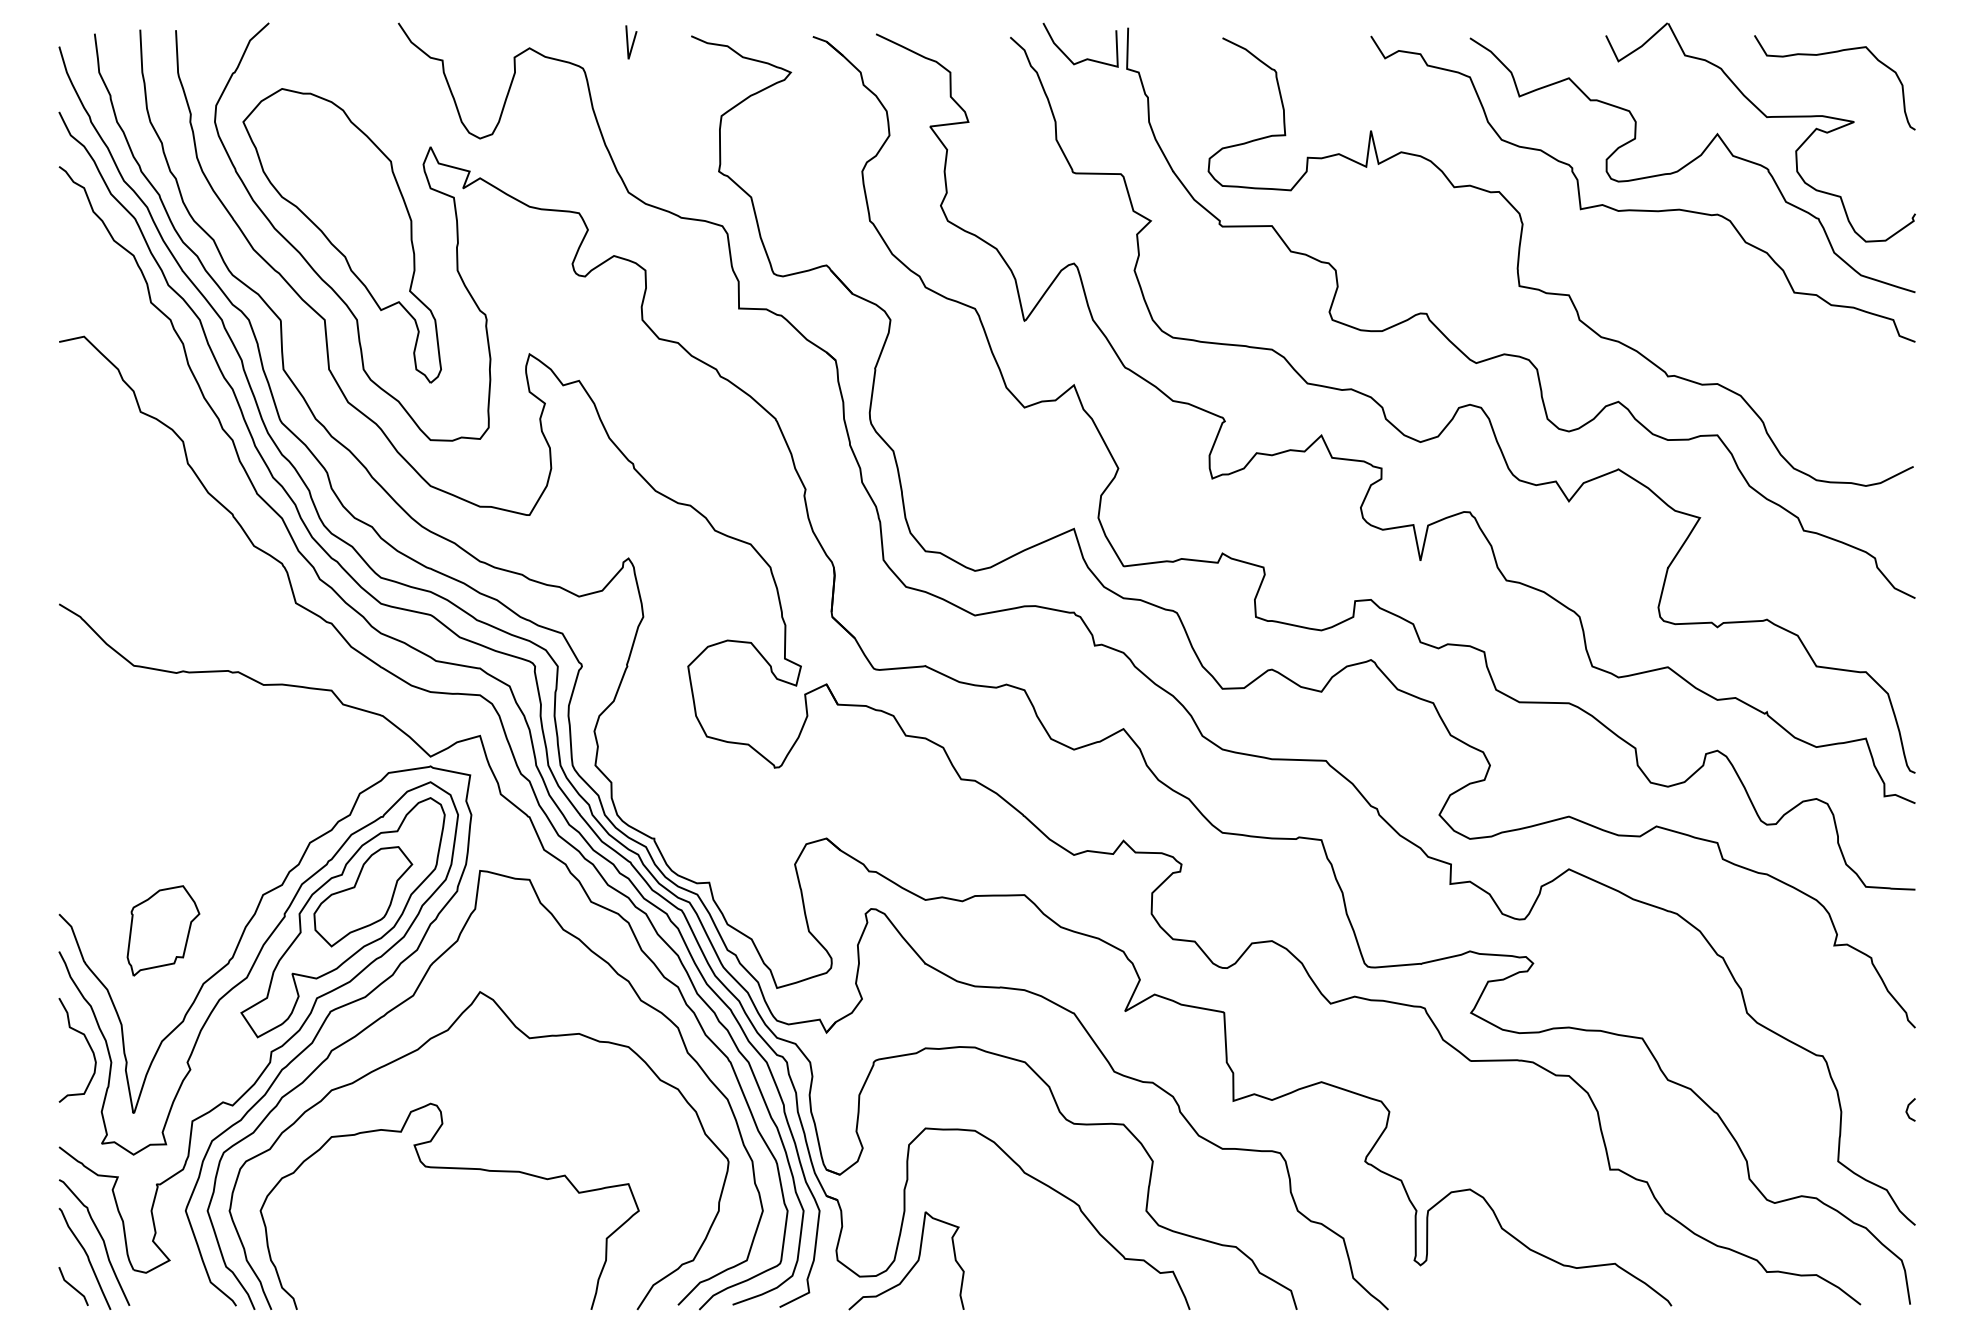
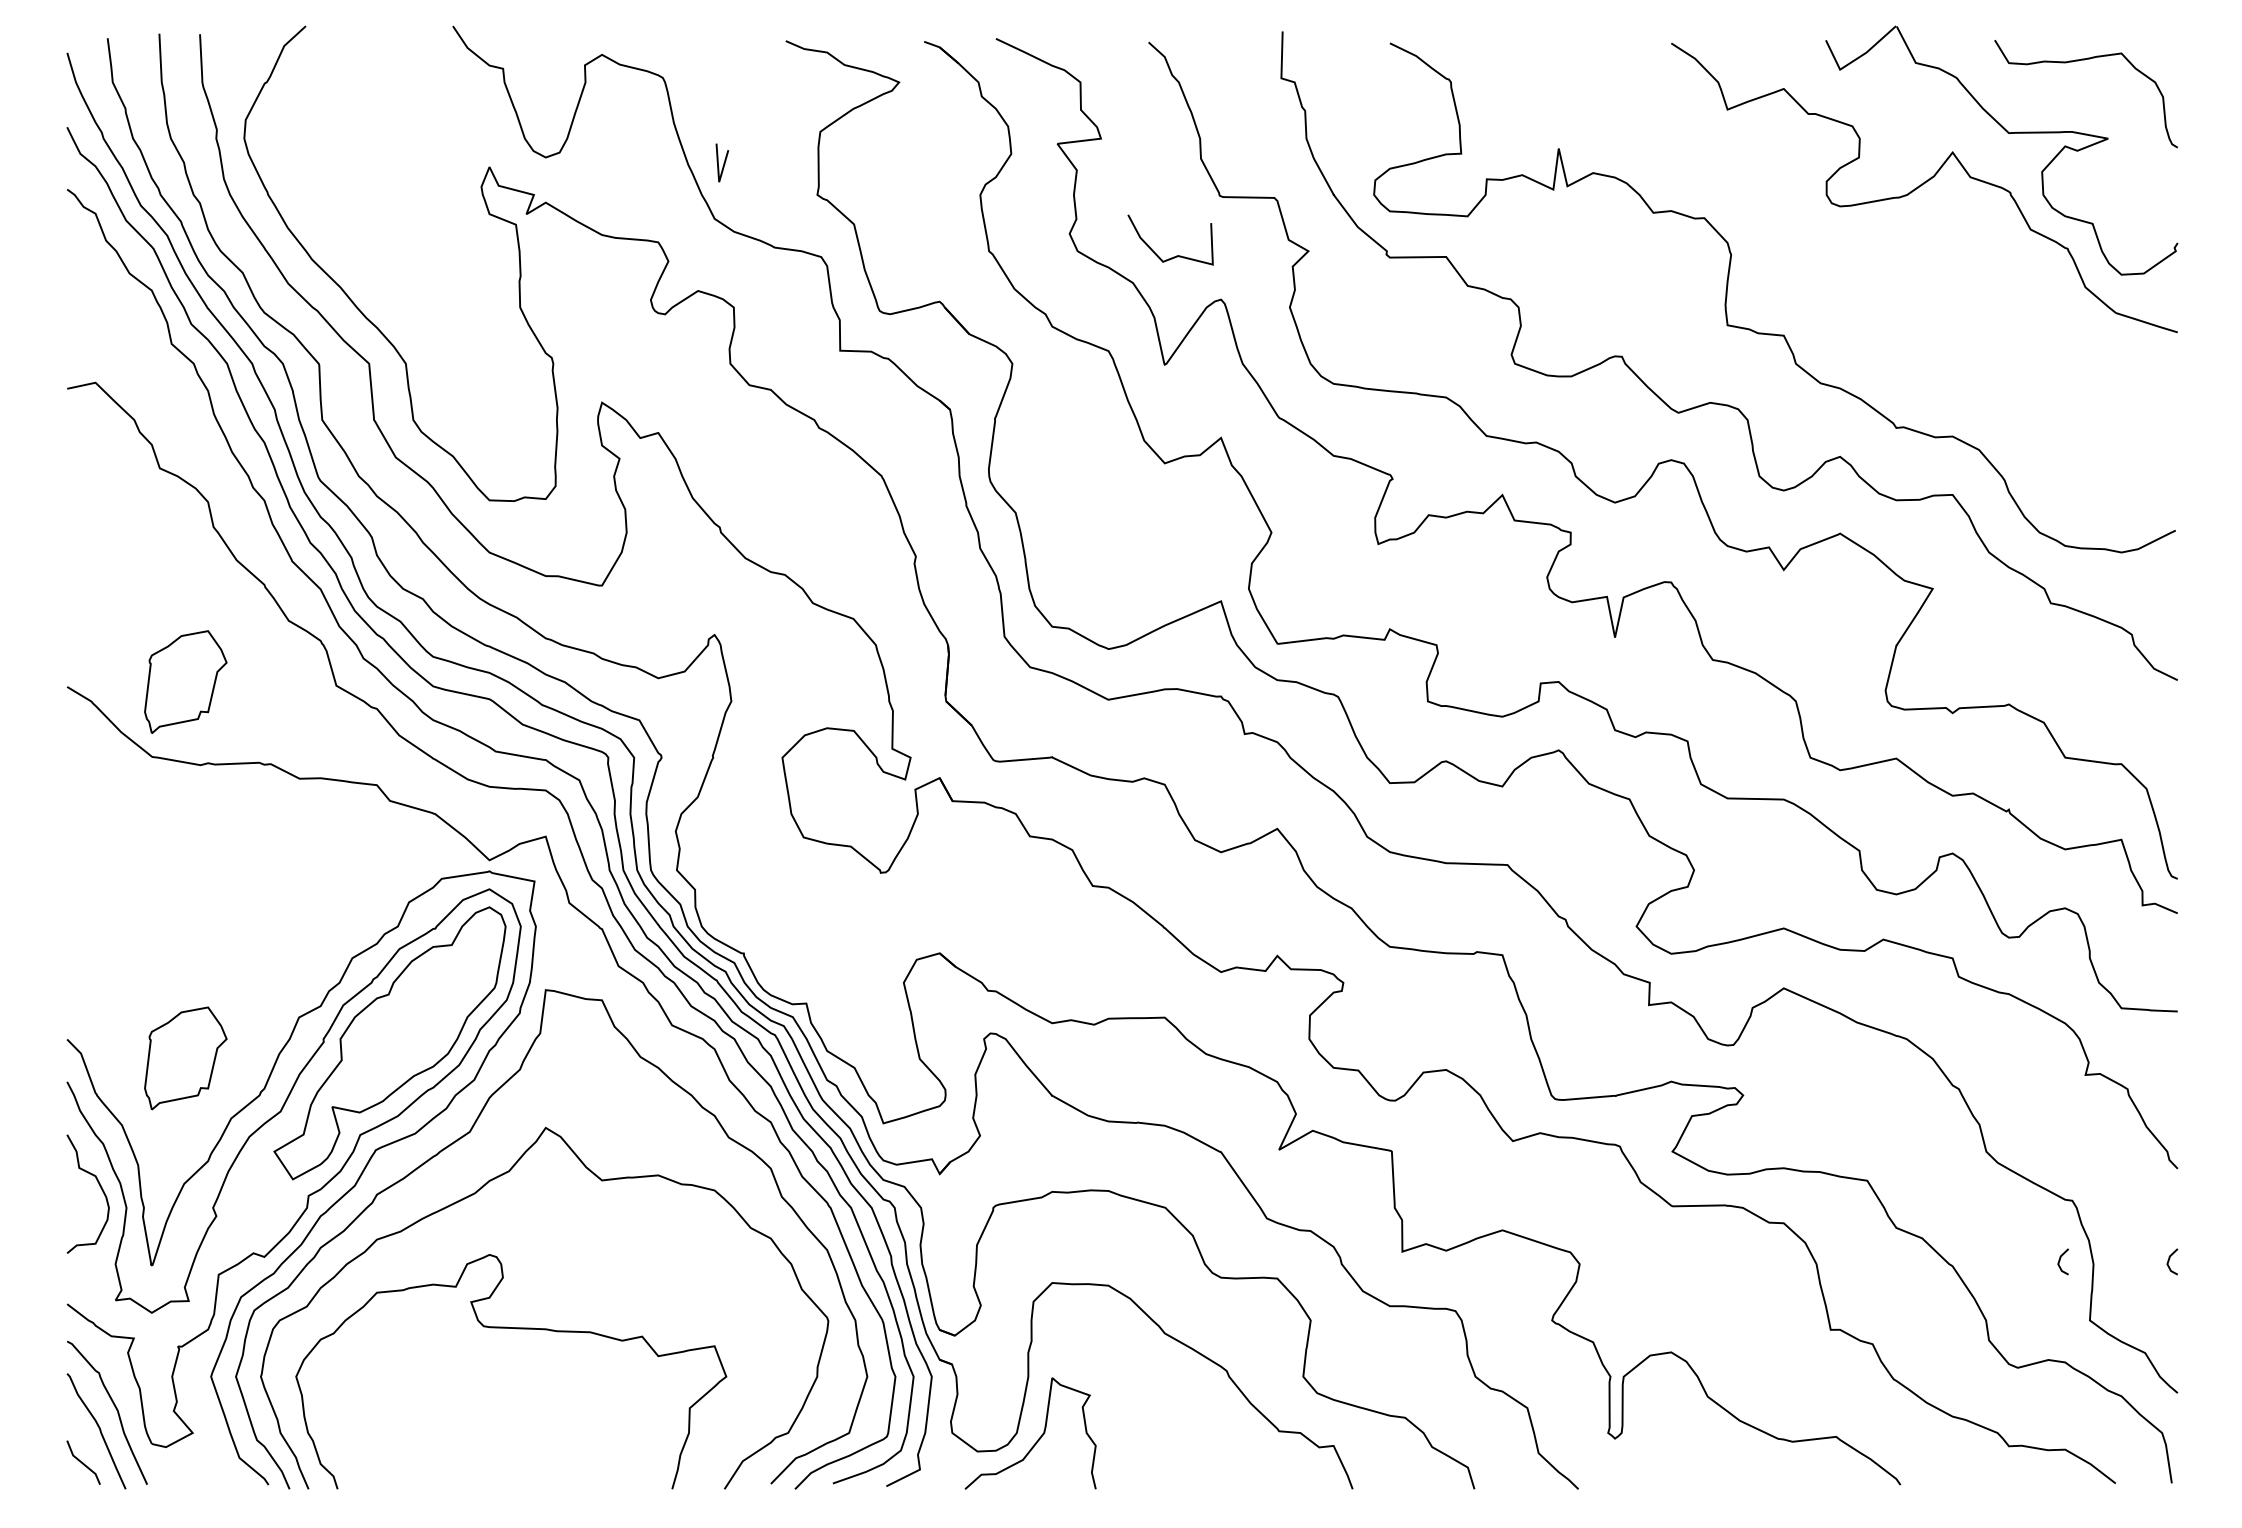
line: (632, 42) -> (723, 163), moved
curve: (1086, 58) -> (1177, 255), moved
curve: (1642, 209) -> (1867, 238), removed
part: (341, 235) -> (388, 267), removed
part: (163, 599) -> (185, 681), added
part: (363, 896) -> (413, 1019), removed
line: (1812, 1109) -> (2060, 1261), added

